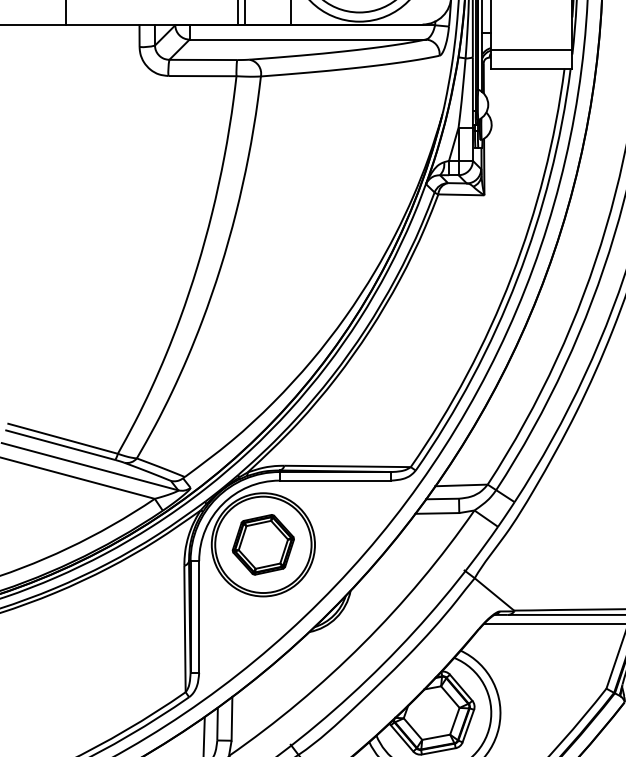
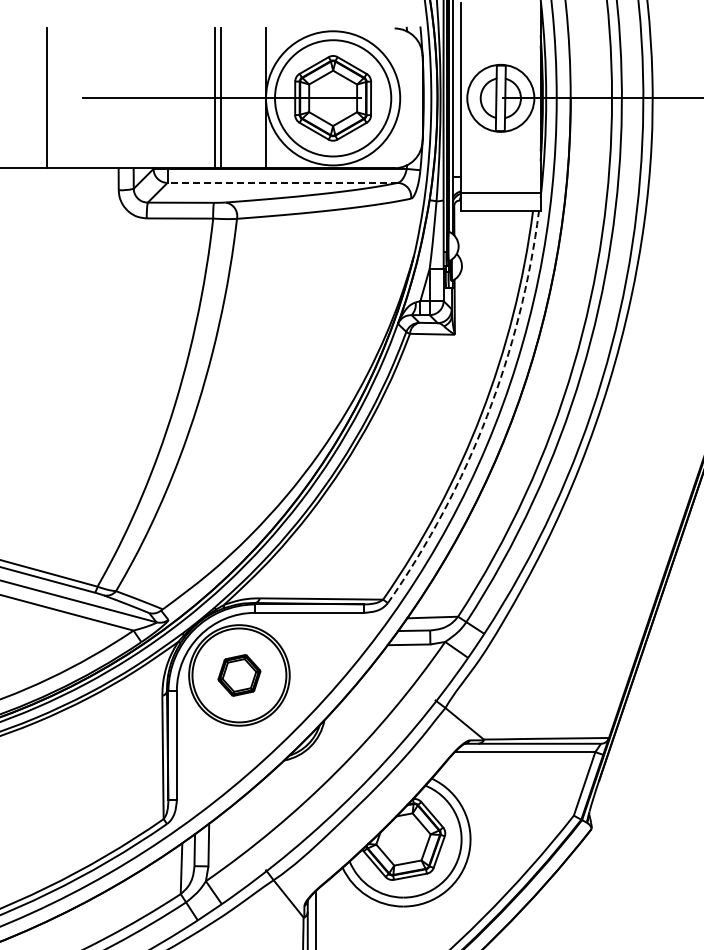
line: (307, 39) -> (282, 182), solid -> dashed
arc: (517, 279) -> (487, 416), solid -> dashed
part: (263, 544) -> (239, 675), size x0.7

